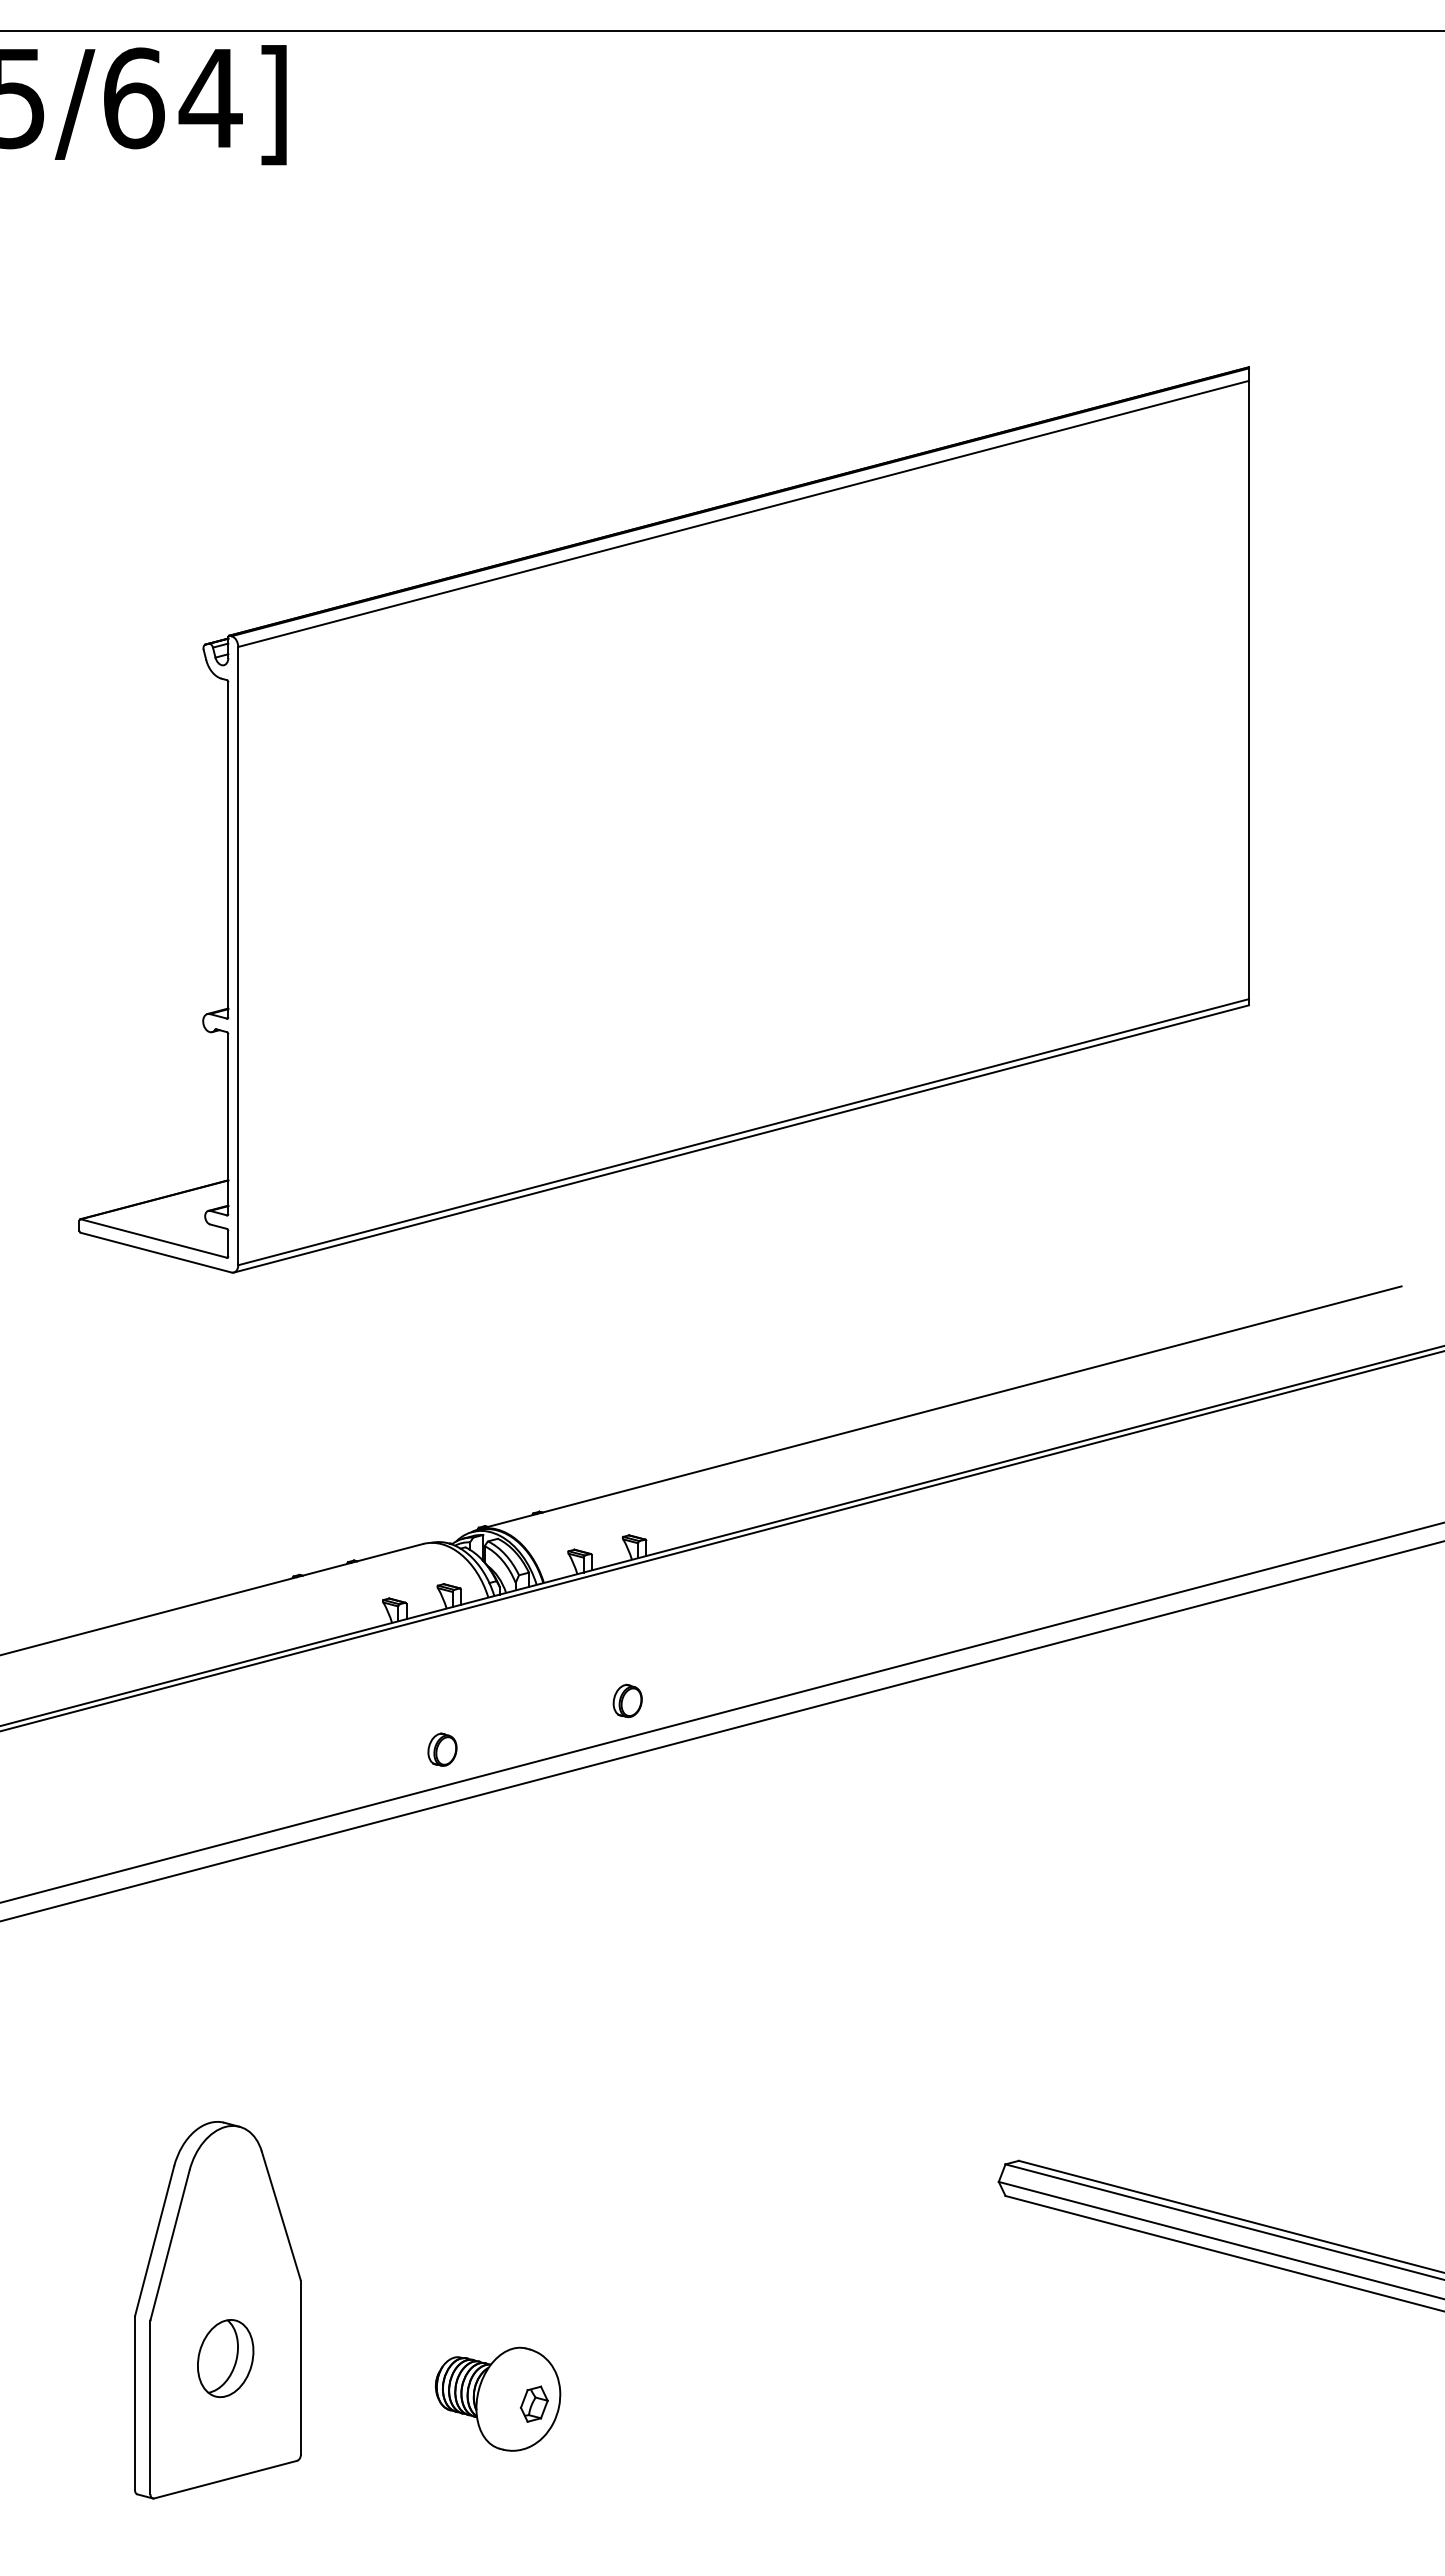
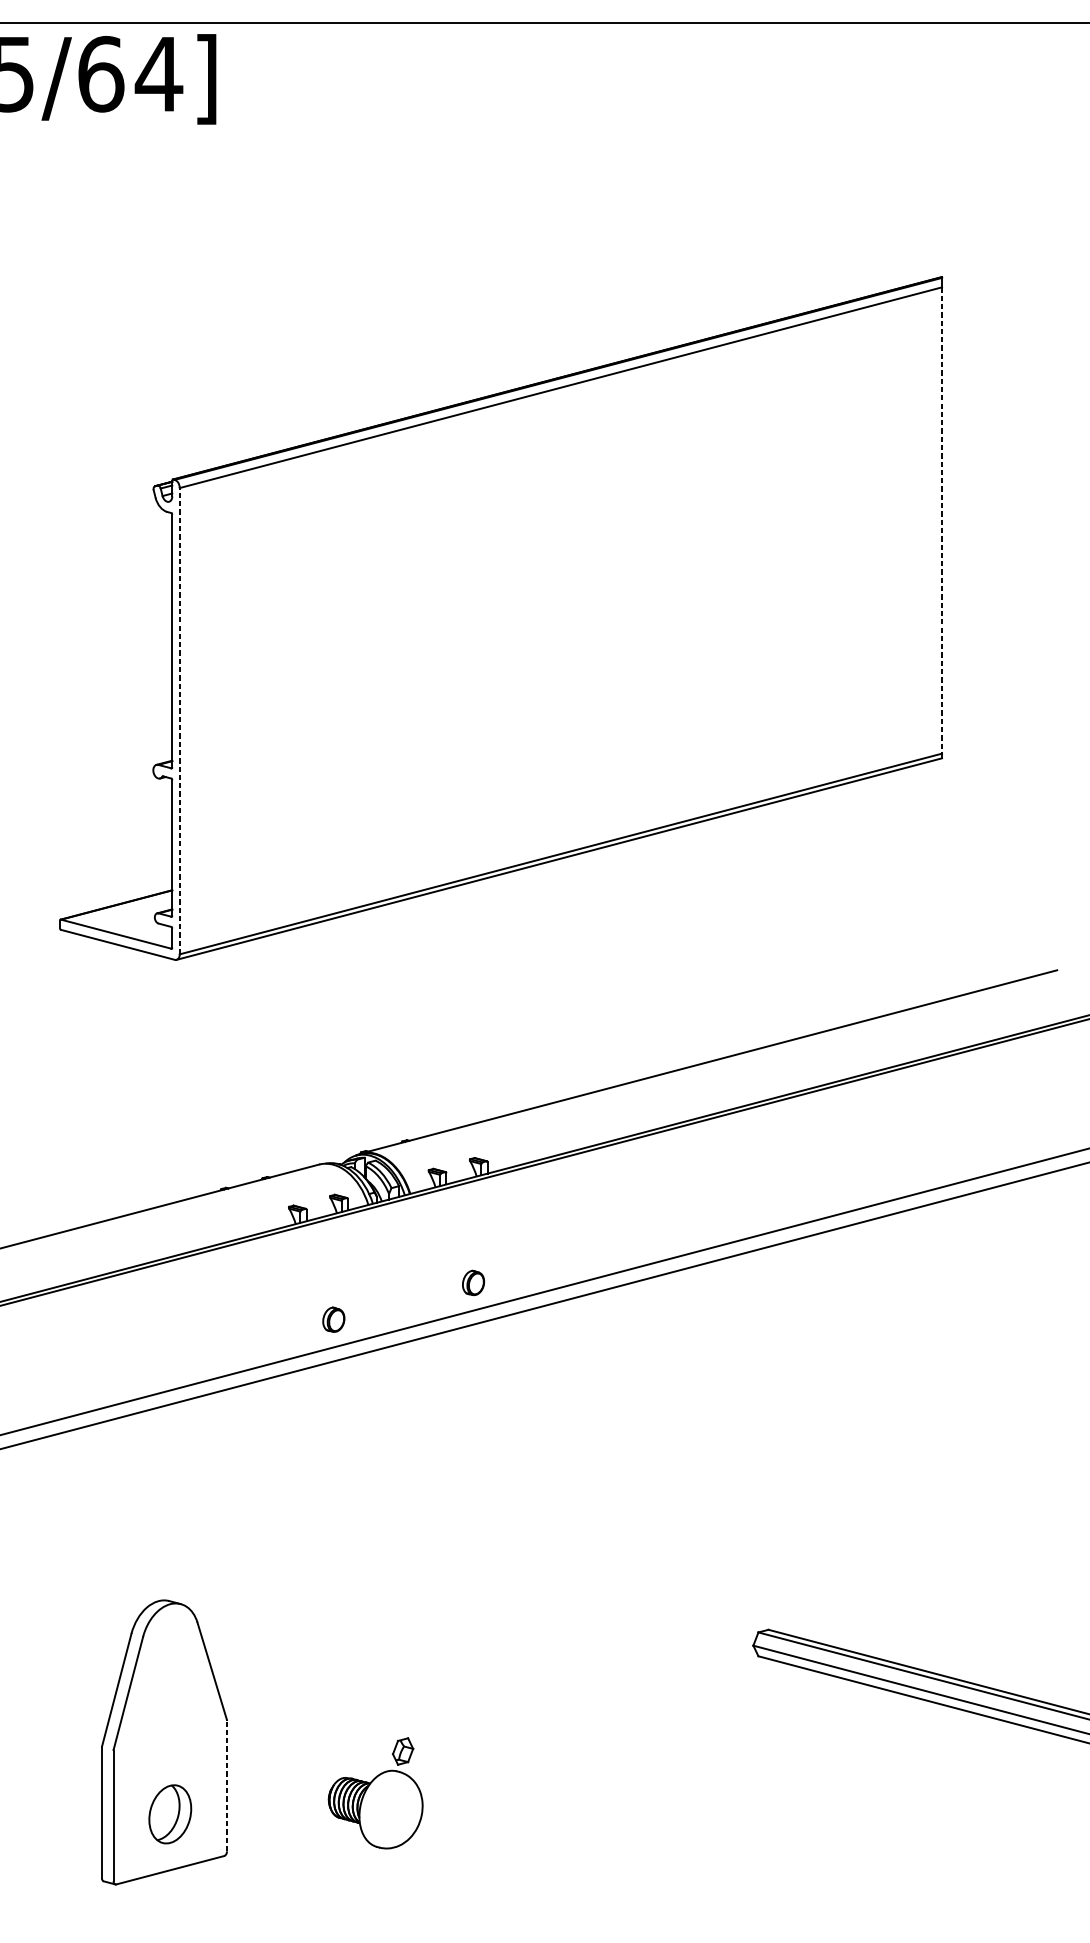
line: (1248, 690) -> (941, 520), solid -> dashed
line: (238, 955) -> (179, 720), solid -> dashed
part: (225, 2358) -> (170, 1814), moved
line: (300, 2367) -> (226, 1785), solid -> dashed
part: (533, 2403) -> (402, 1750), moved

